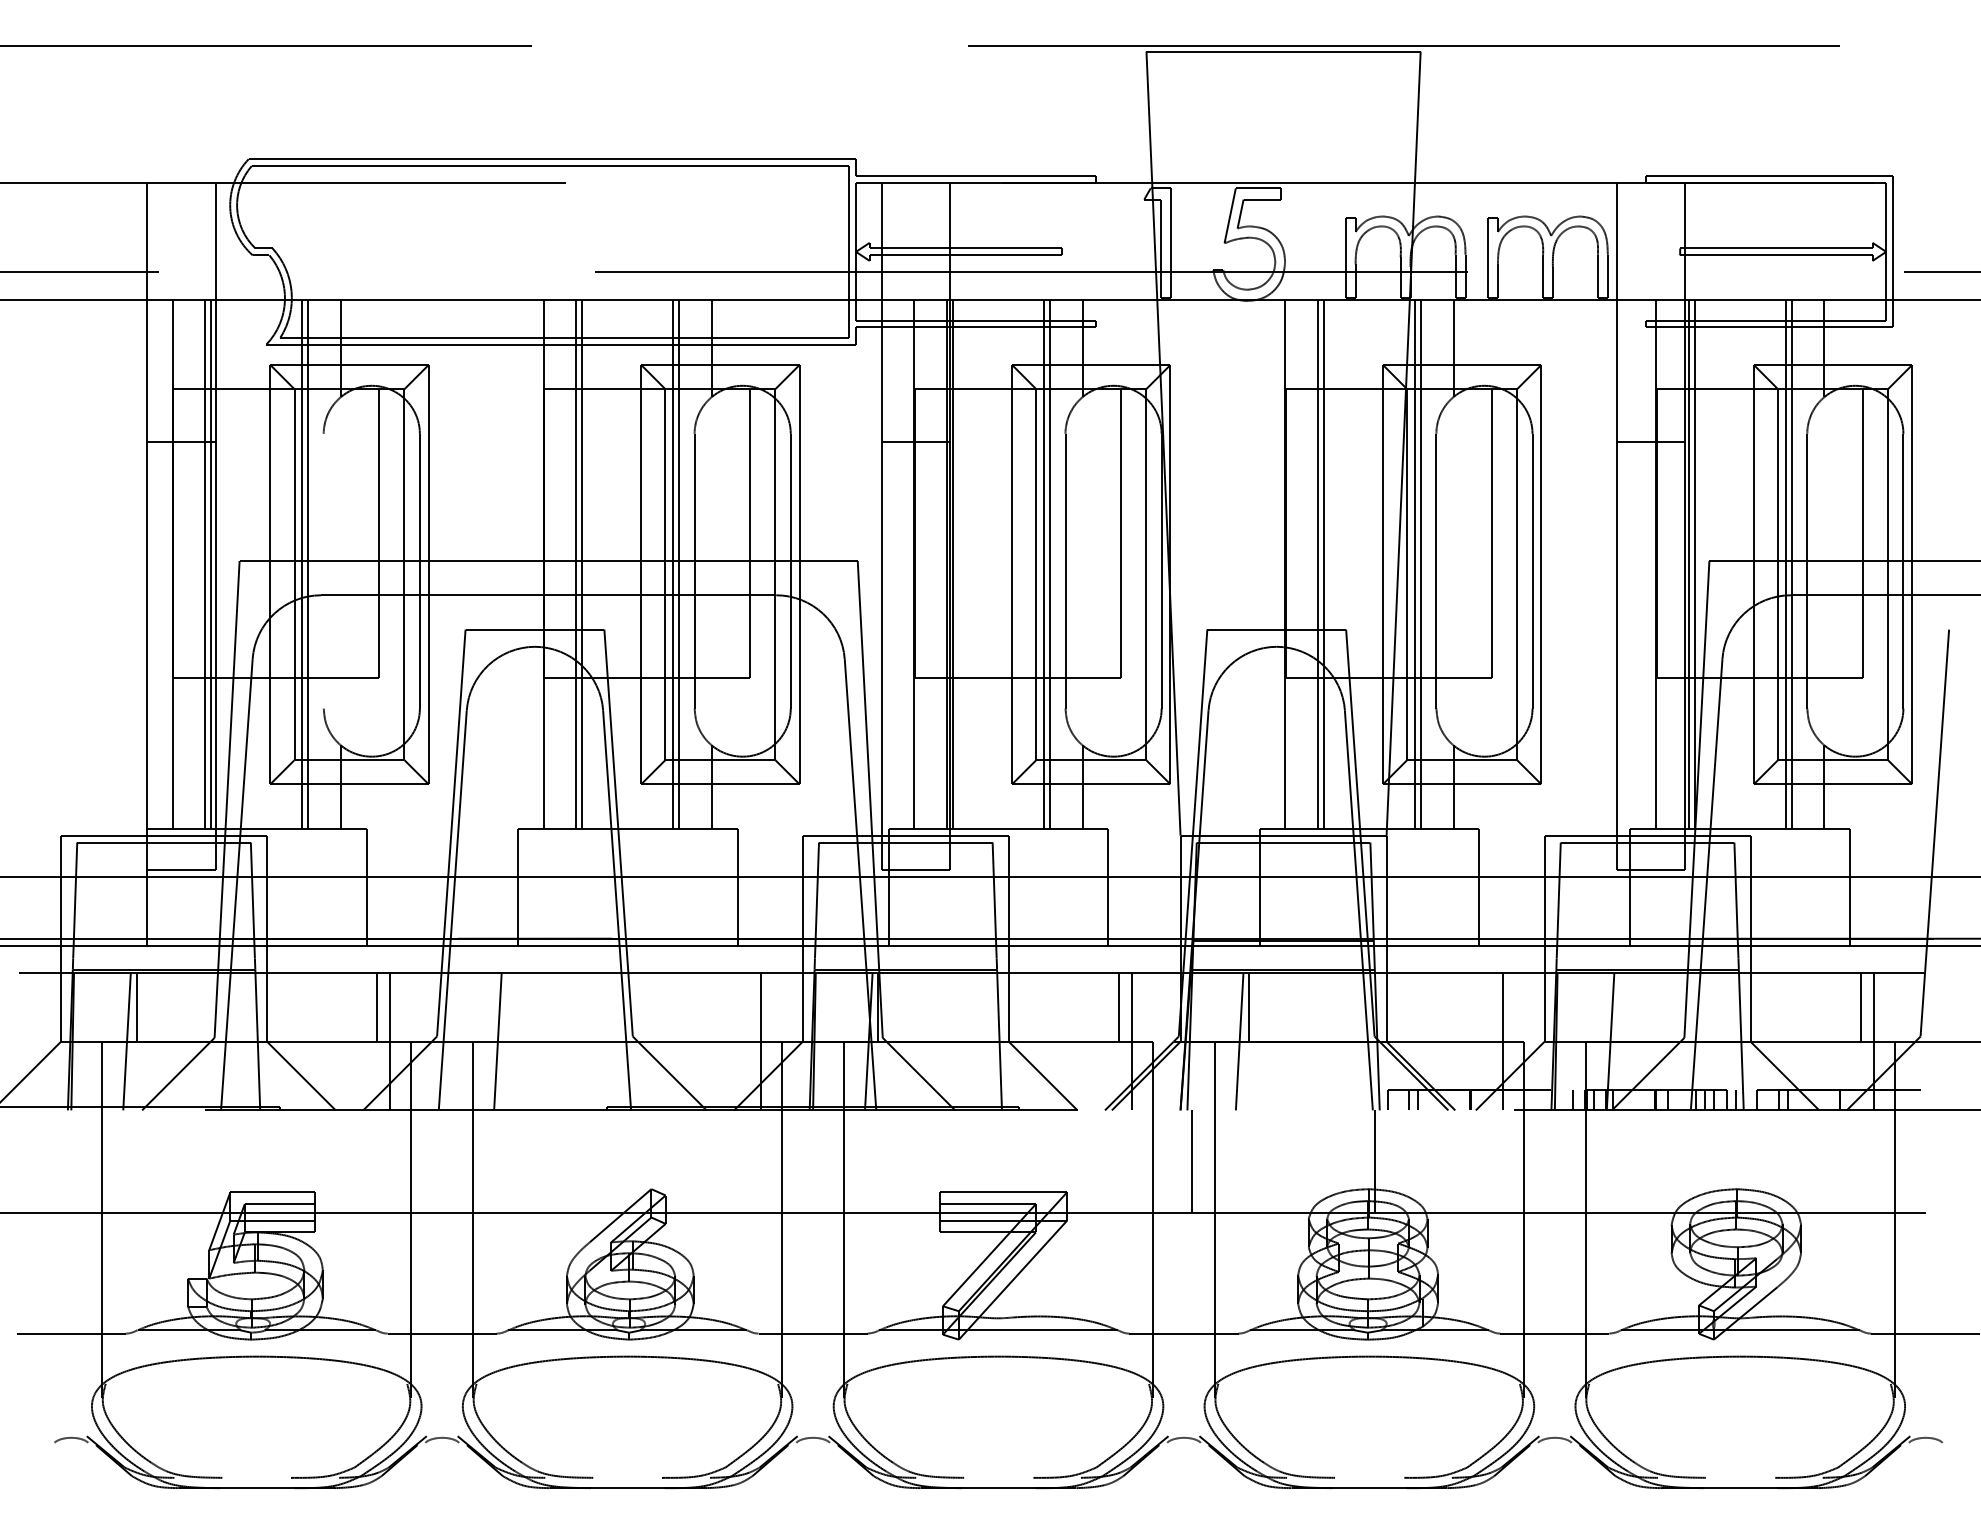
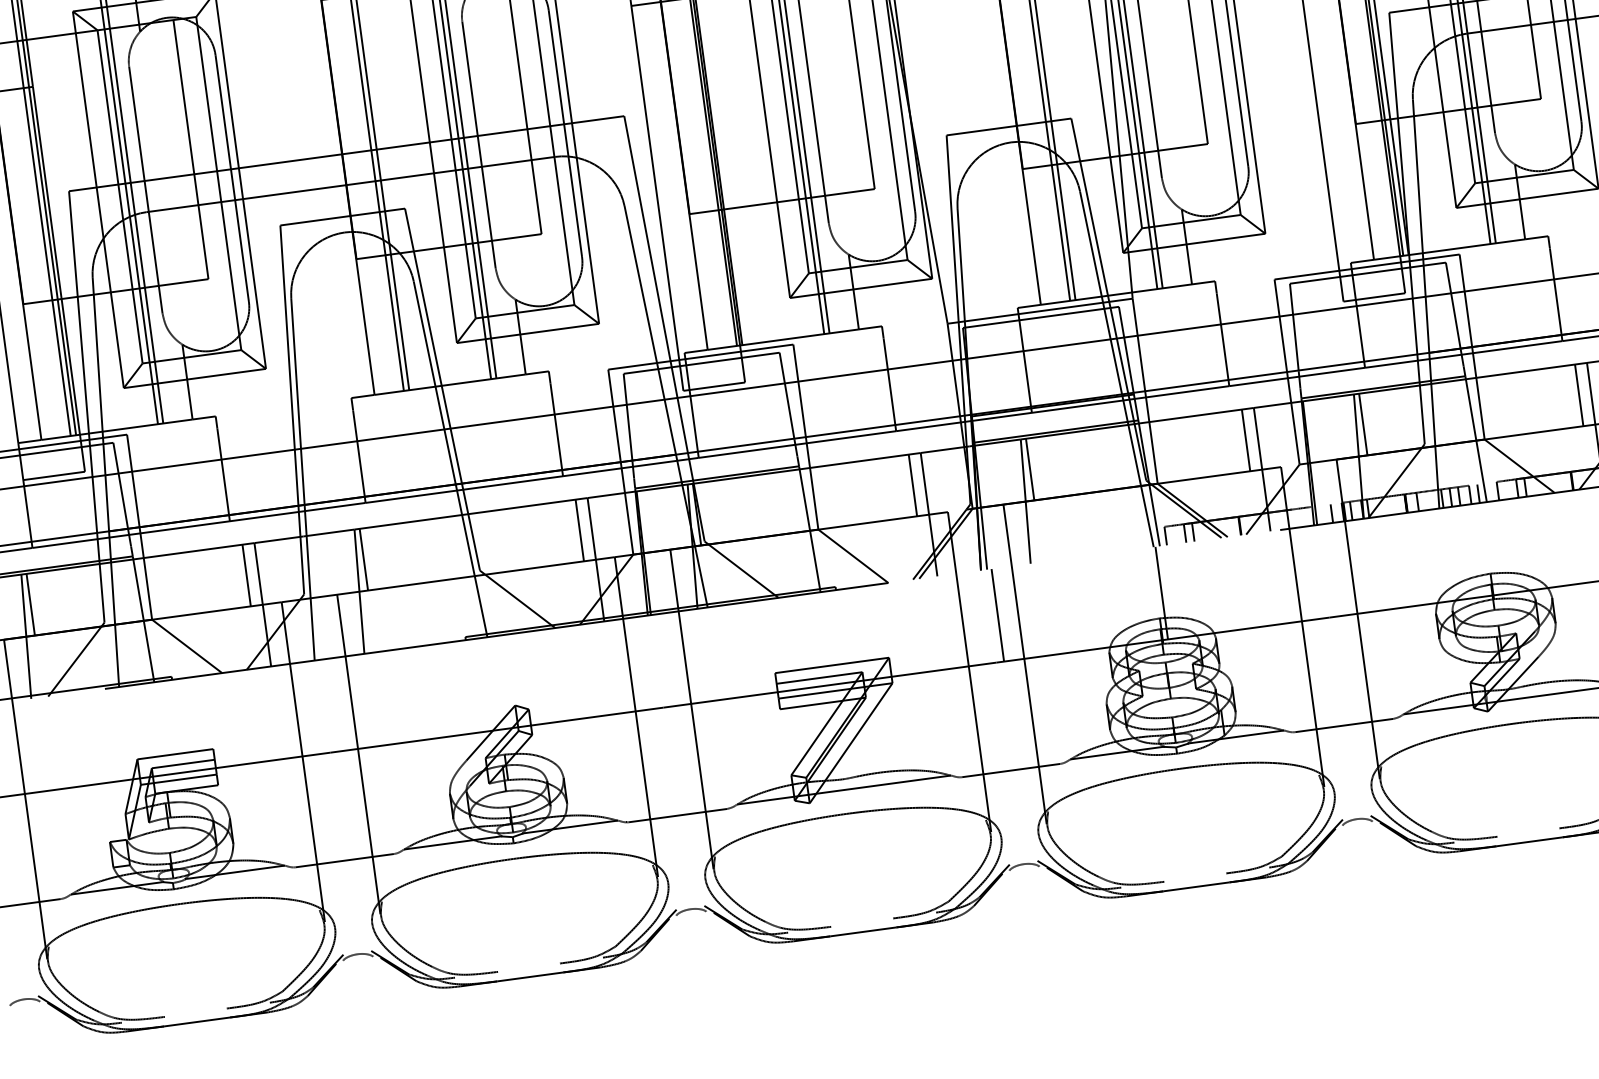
line: (323, 570) -> (145, 189), added
line: (507, 1007) -> (363, 559), added
line: (747, 1007) -> (579, 530), added
line: (1489, 1007) -> (1245, 440), added
line: (1620, 1007) -> (1363, 424), added

